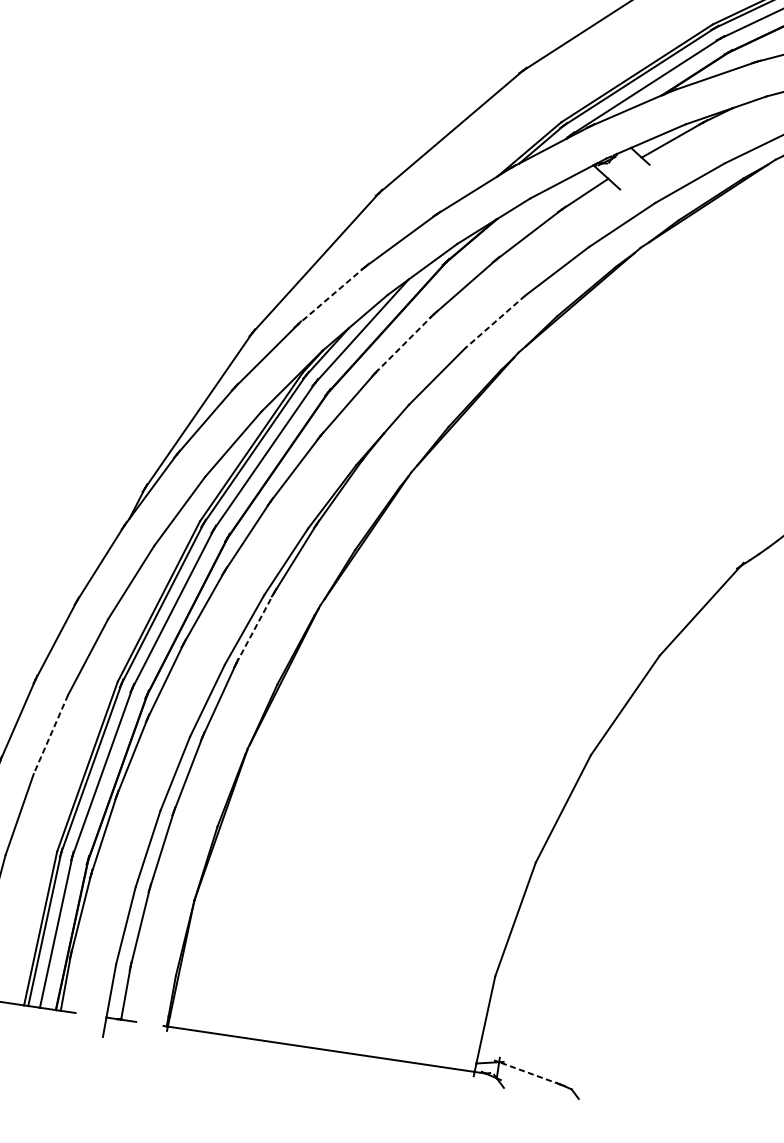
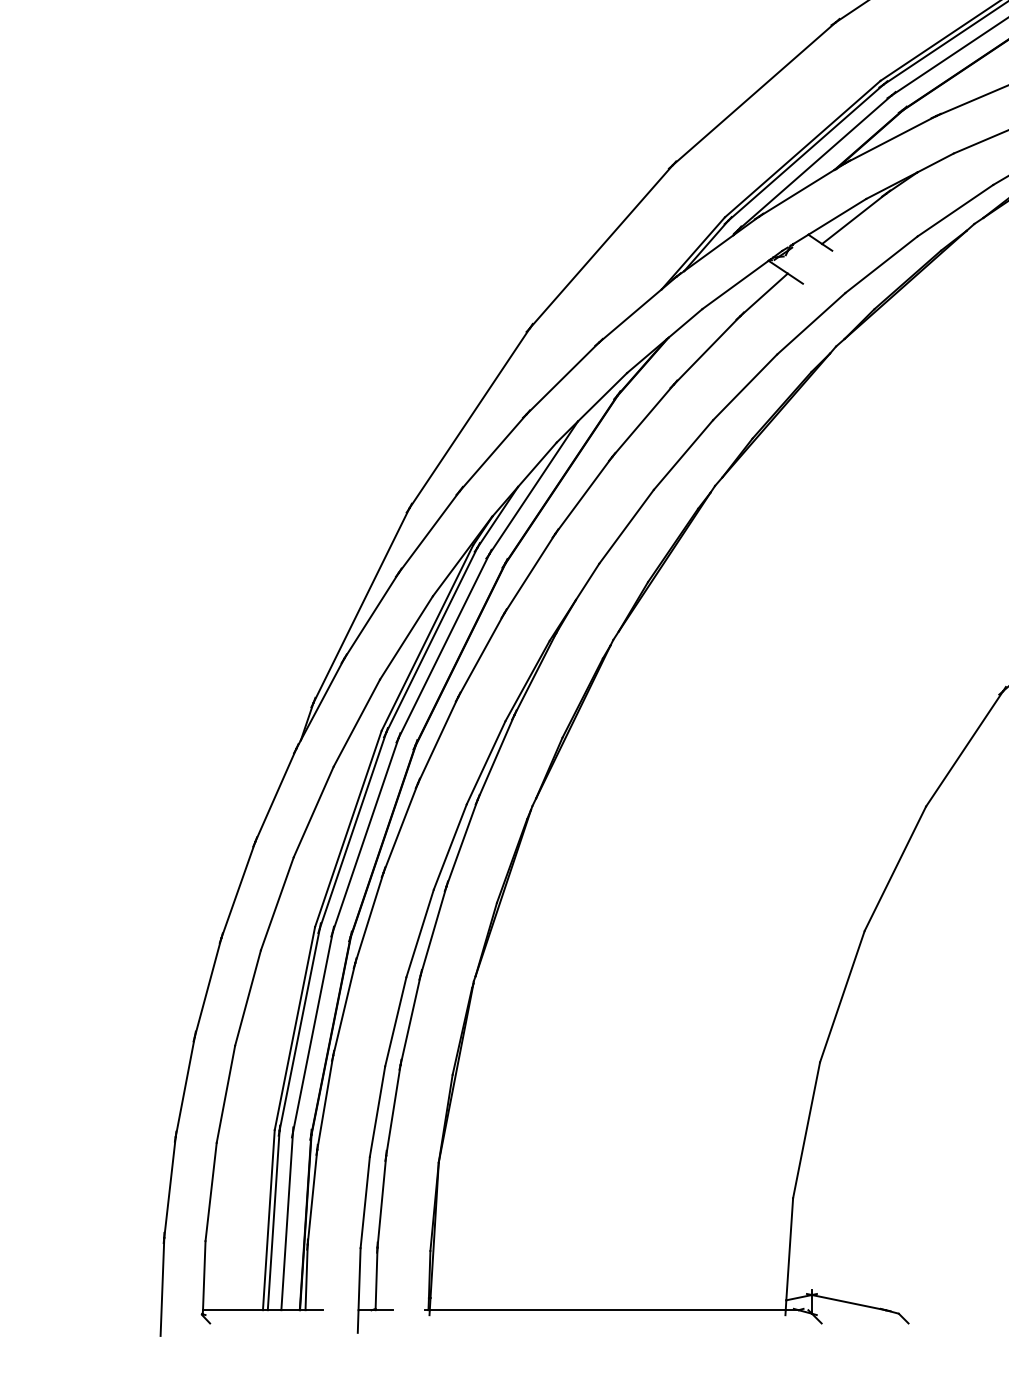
line: (331, 295) -> (493, 452), dashed -> solid
line: (495, 322) -> (683, 455), dashed -> solid
line: (404, 344) -> (583, 495), dashed -> solid
line: (255, 627) -> (462, 842), dashed -> solid
line: (50, 734) -> (247, 998), dashed -> solid
line: (529, 1073) -> (848, 1302), dashed -> solid

